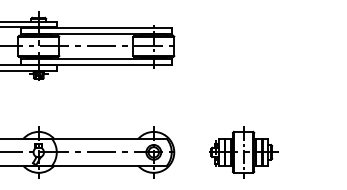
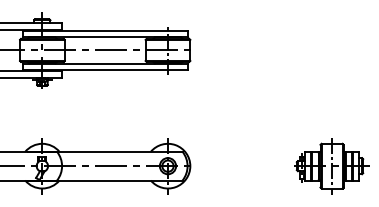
part: (243, 152) -> (331, 166), moved

